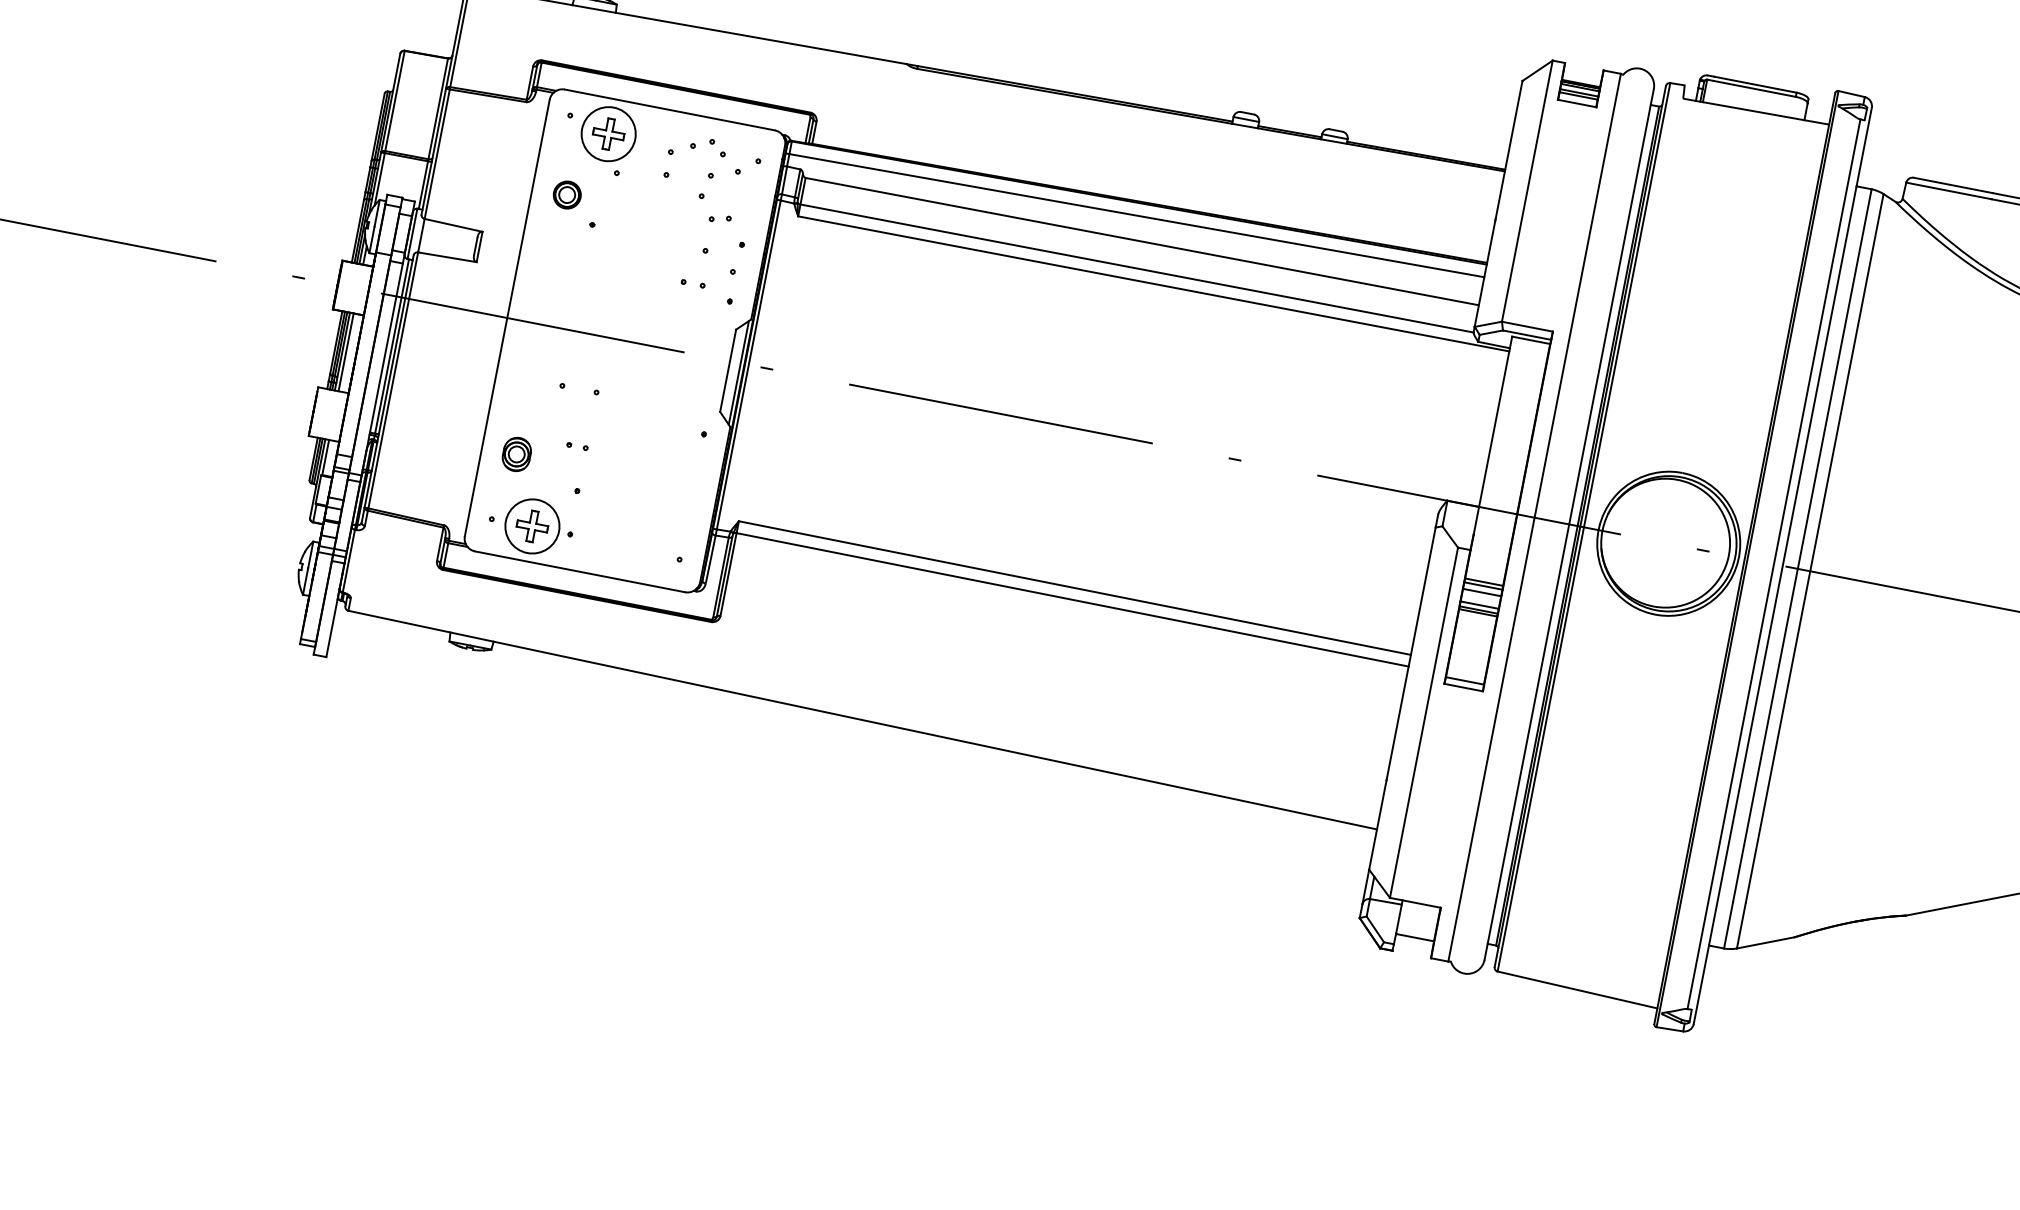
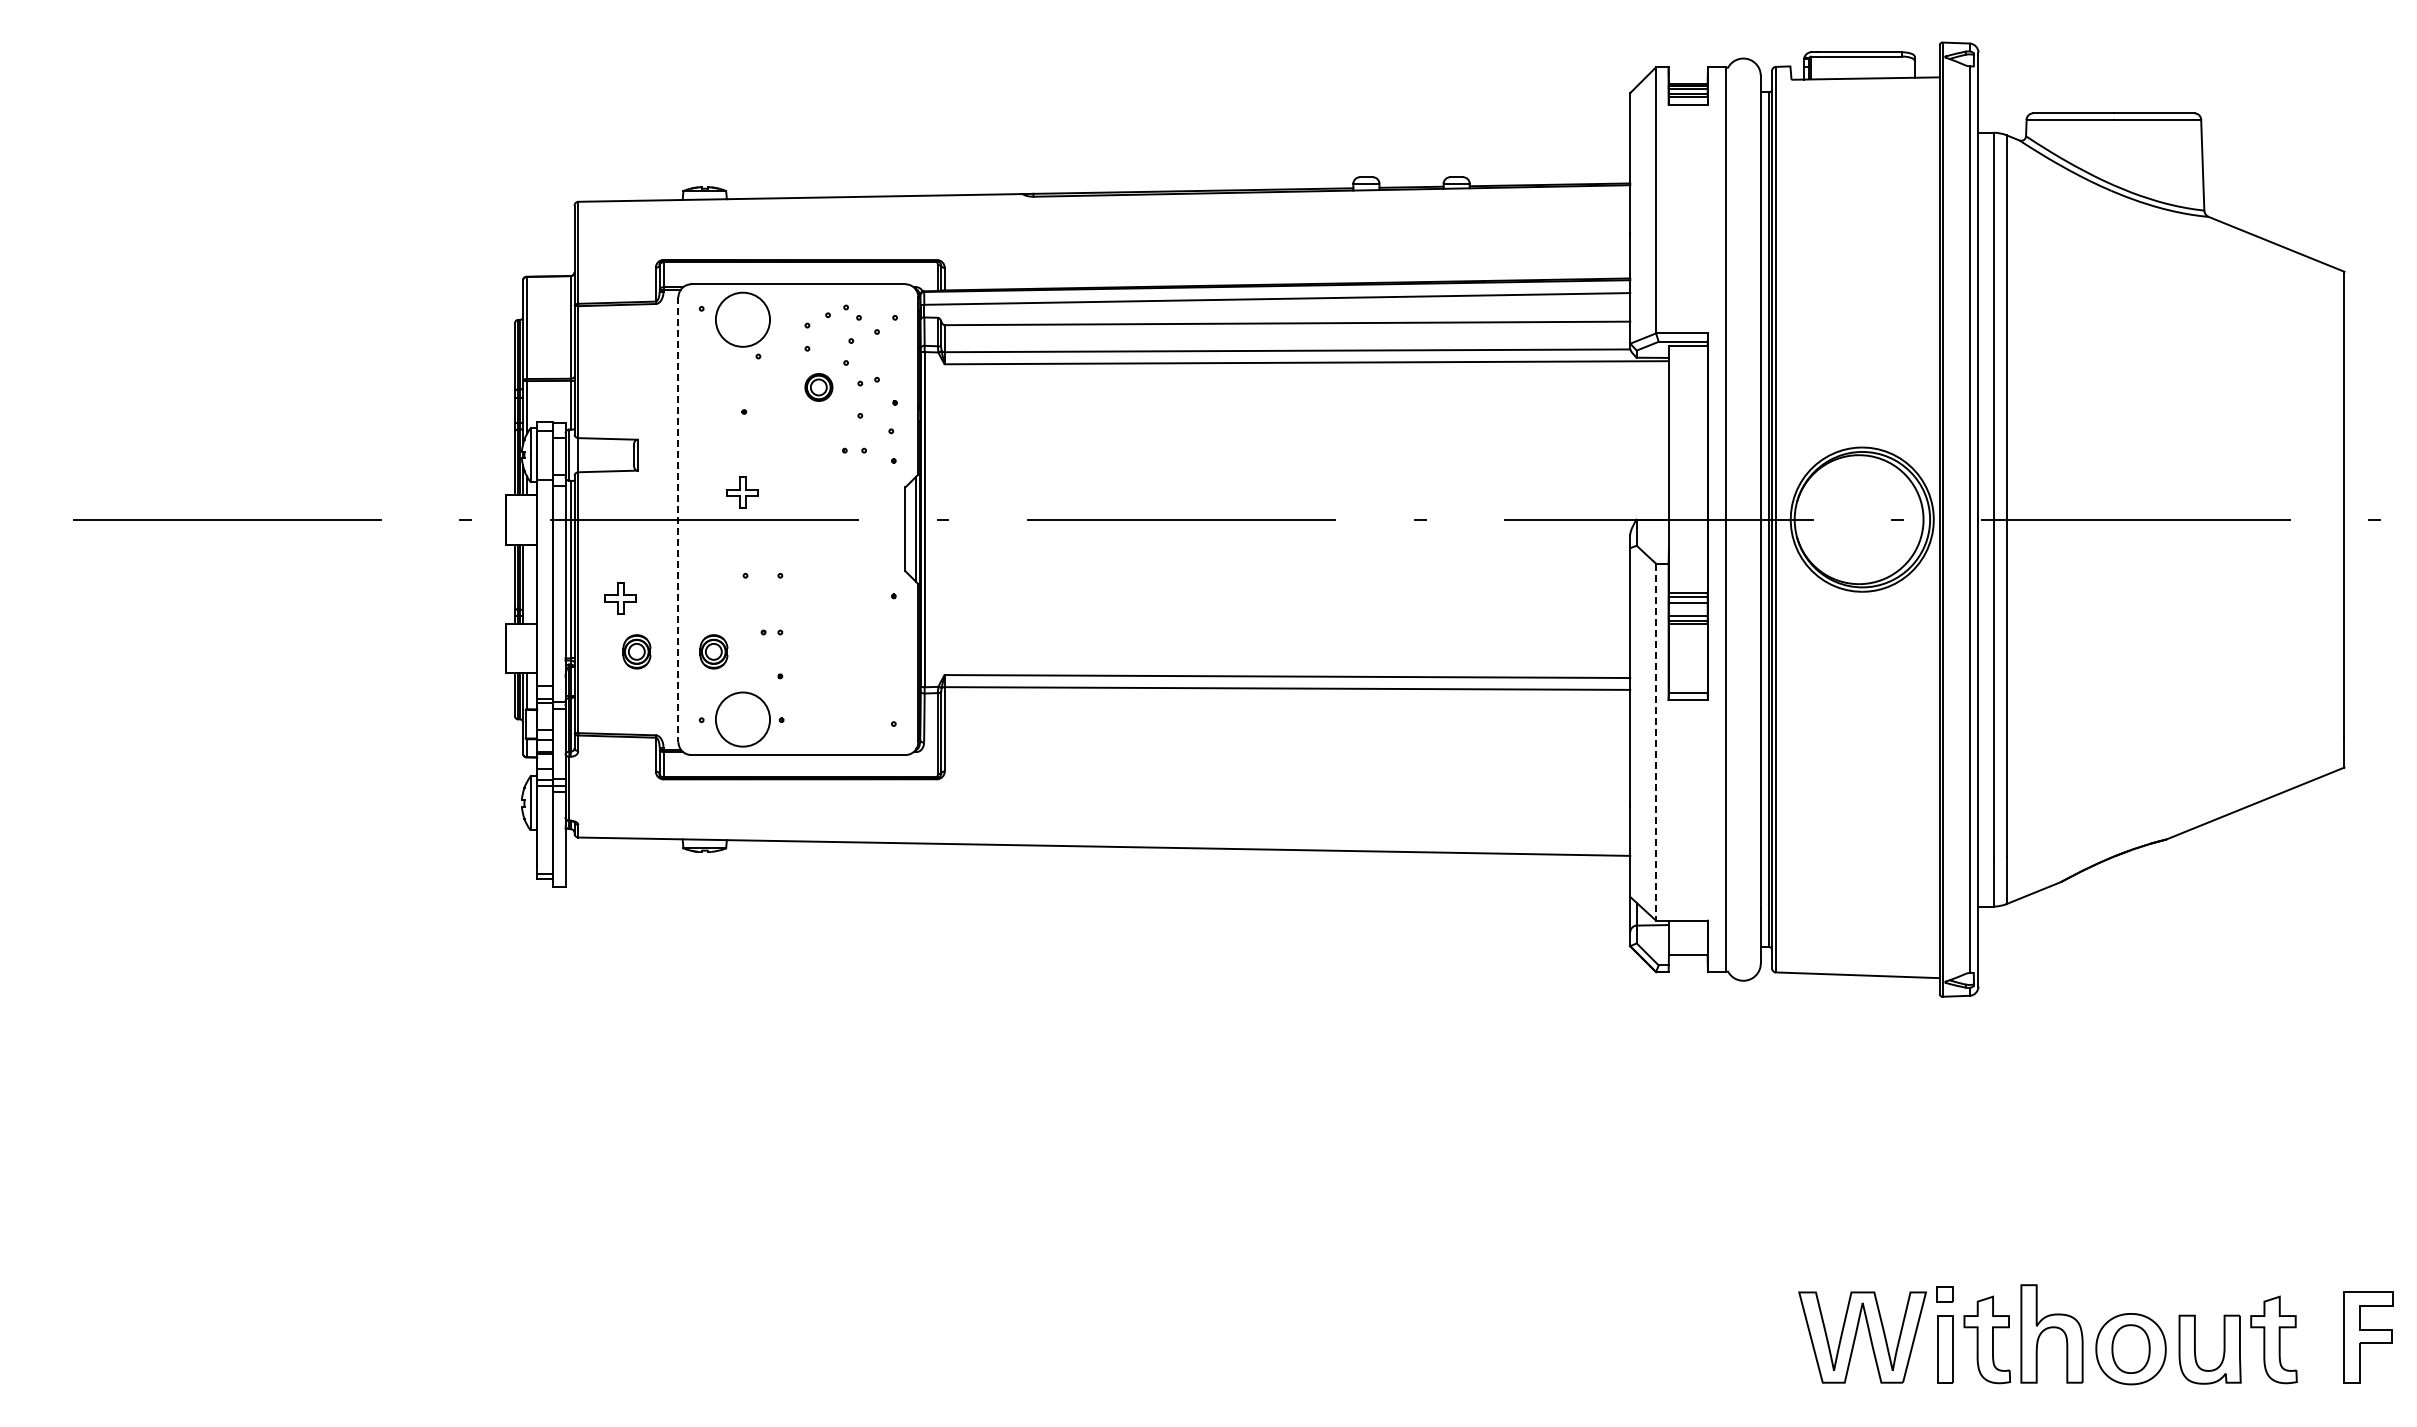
part: (608, 133) -> (742, 492), moved
part: (566, 195) -> (818, 387), moved
line: (507, 318) -> (678, 520), solid -> dashed
line: (346, 351) -> (526, 583), removed
part: (440, 439) -> (636, 651), added
part: (531, 526) -> (620, 598), moved
line: (1424, 723) -> (1656, 742), solid -> dashed

